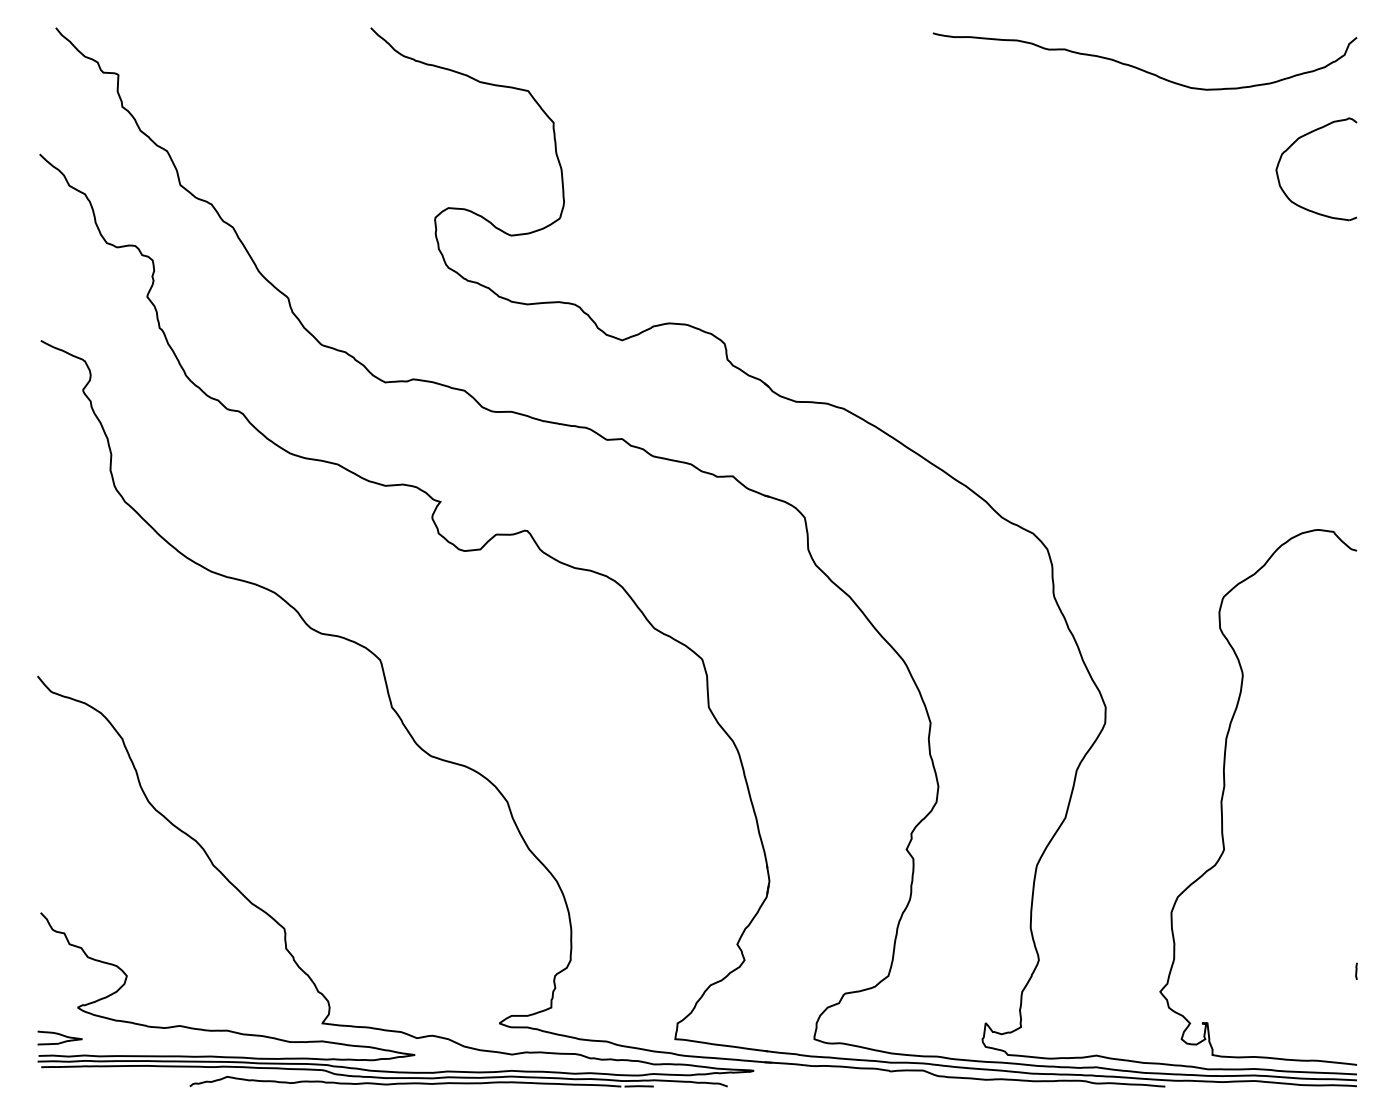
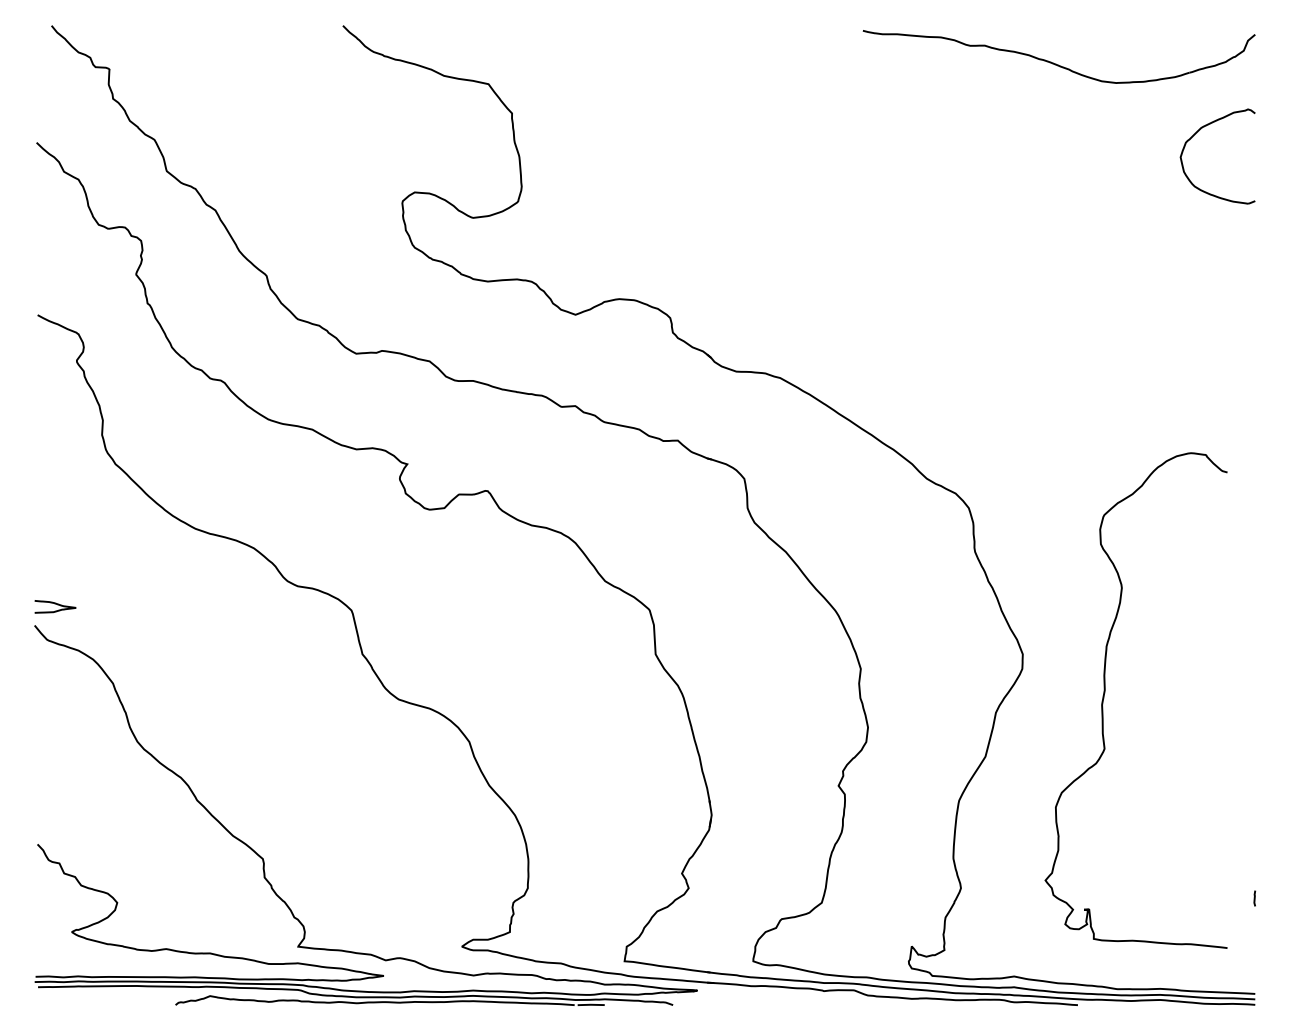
curve: (1224, 792) -> (1104, 696), moved
curve: (59, 1035) -> (54, 604), moved

